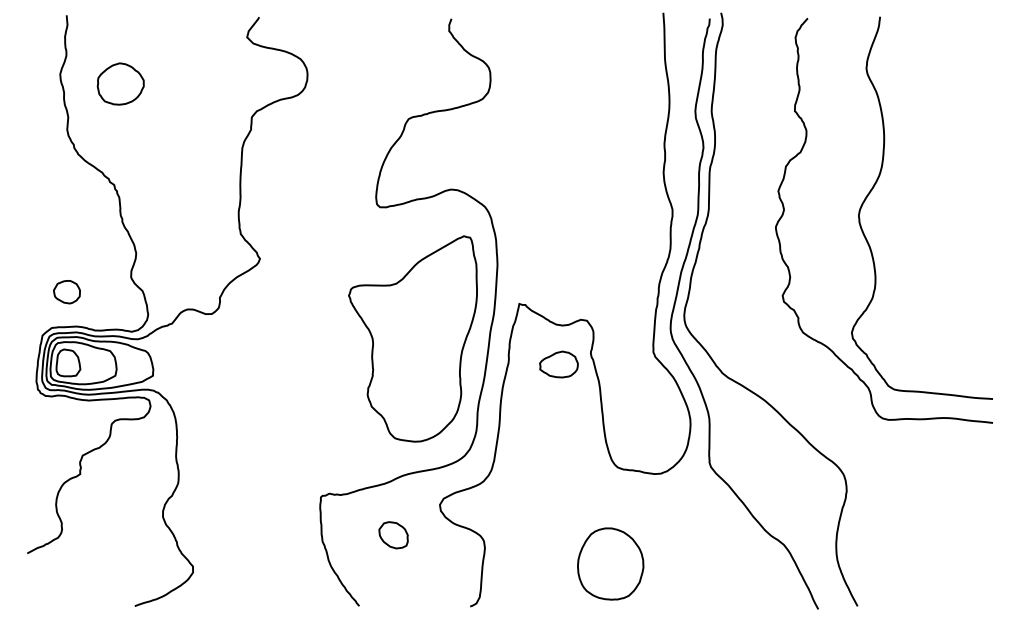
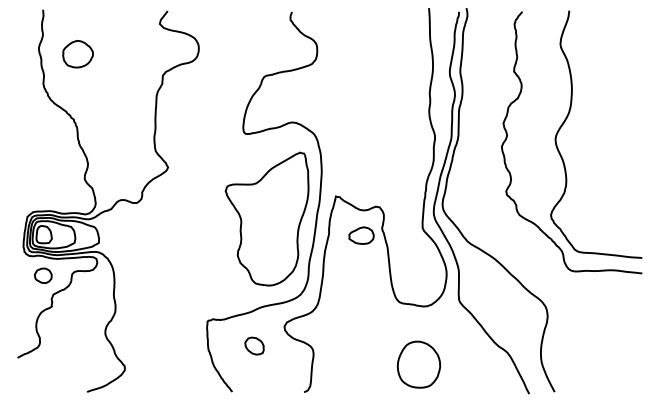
part: (65, 291) -> (42, 275), moved
part: (609, 563) -> (418, 364), moved

